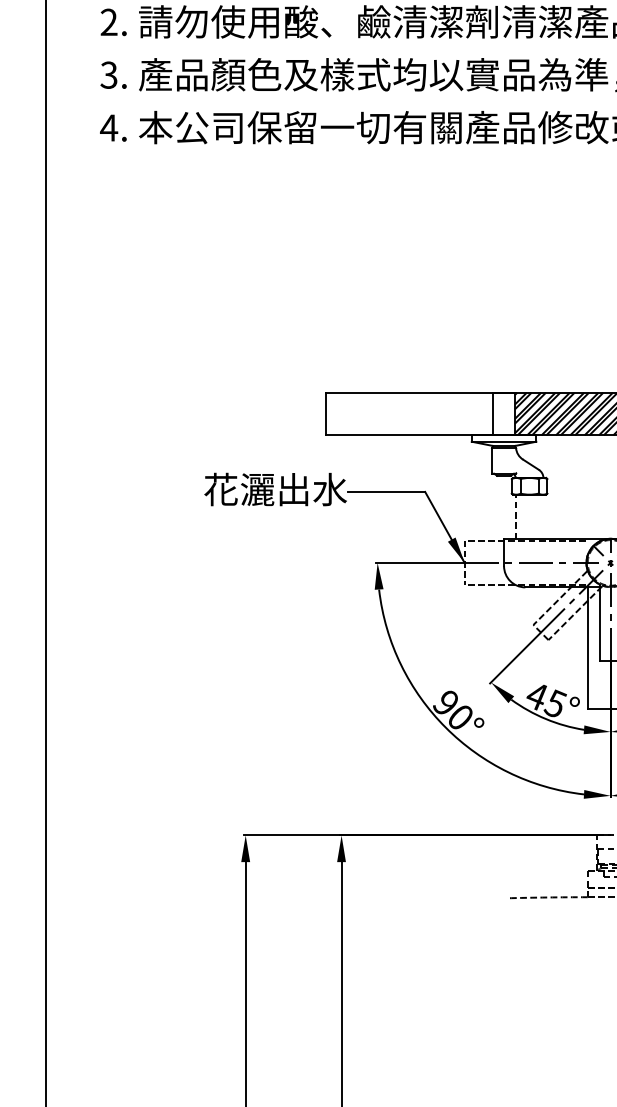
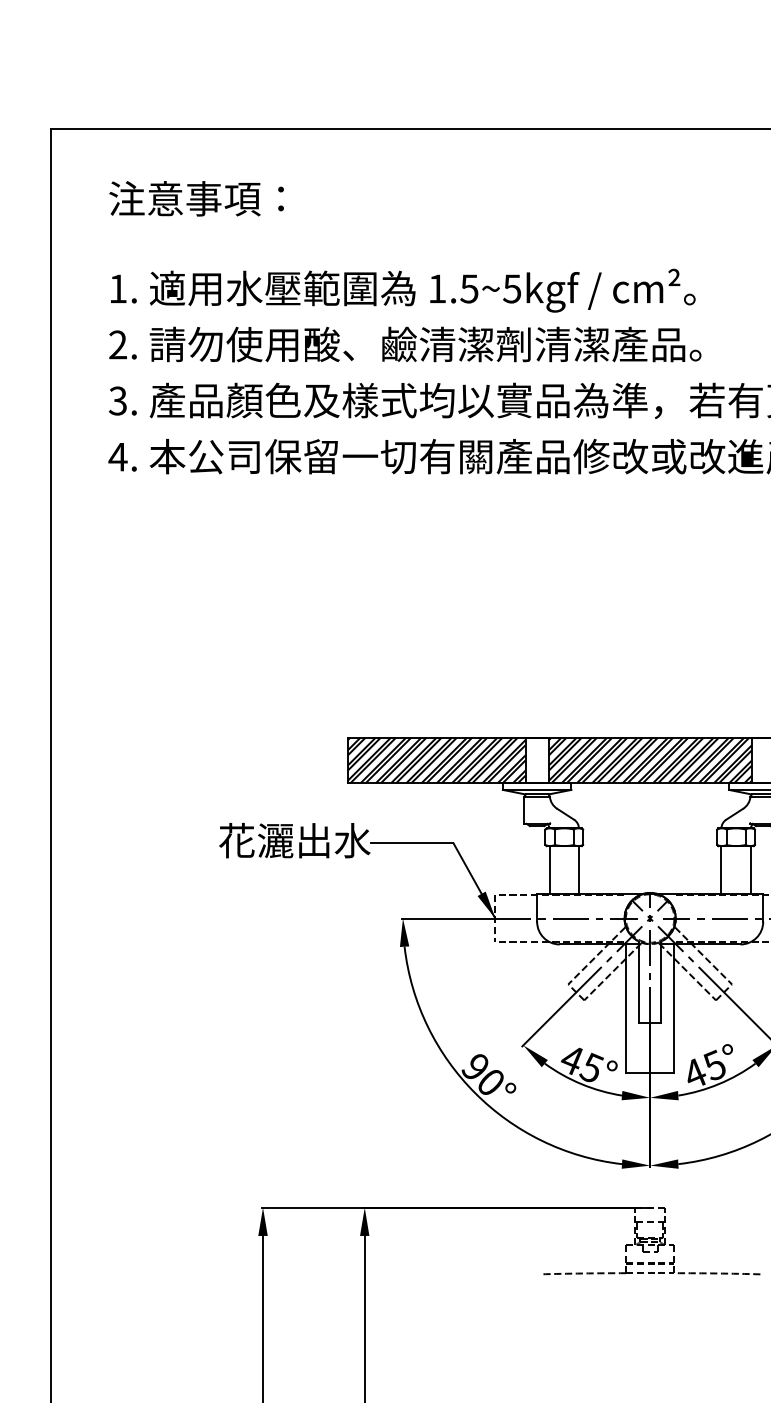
hatch: (409, 414) -> (436, 760), added
line: (515, 516) -> (549, 869), dashed -> solid
line: (543, 516) -> (578, 869), added

